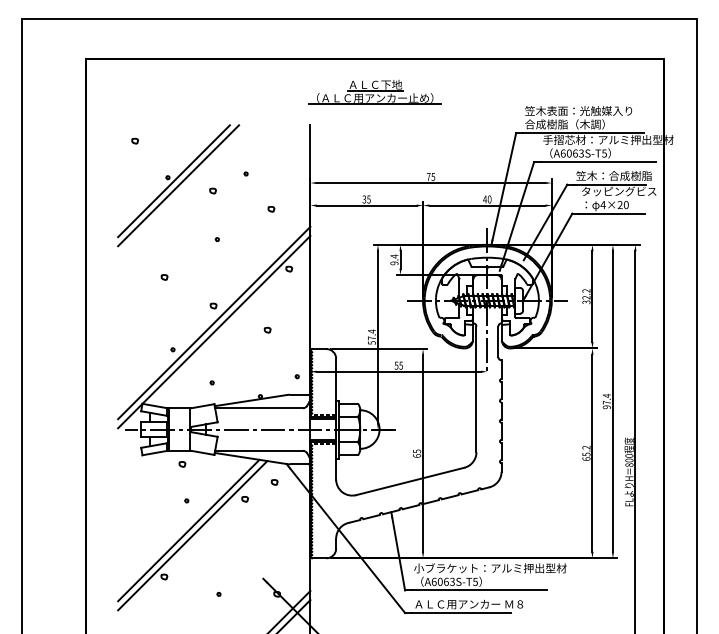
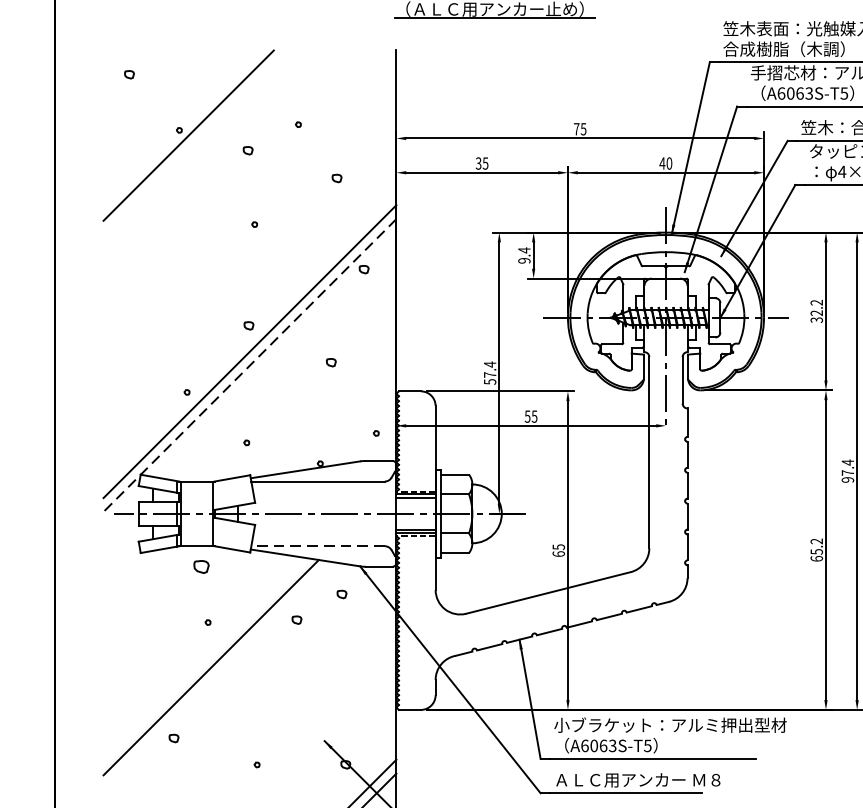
line: (178, 185) -> (195, 142), removed
part: (164, 277) -> (174, 282), removed
line: (214, 332) -> (250, 366), solid -> dashed
line: (258, 450) -> (317, 545), solid -> dashed
part: (182, 464) -> (201, 567), size x1.6
line: (192, 535) -> (216, 675), removed

